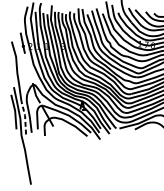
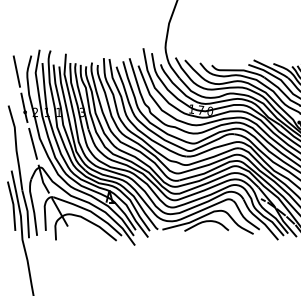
line: (17, 17) -> (16, 71), added
line: (29, 68) -> (33, 143), added
line: (25, 117) -> (27, 213), dashed -> solid

